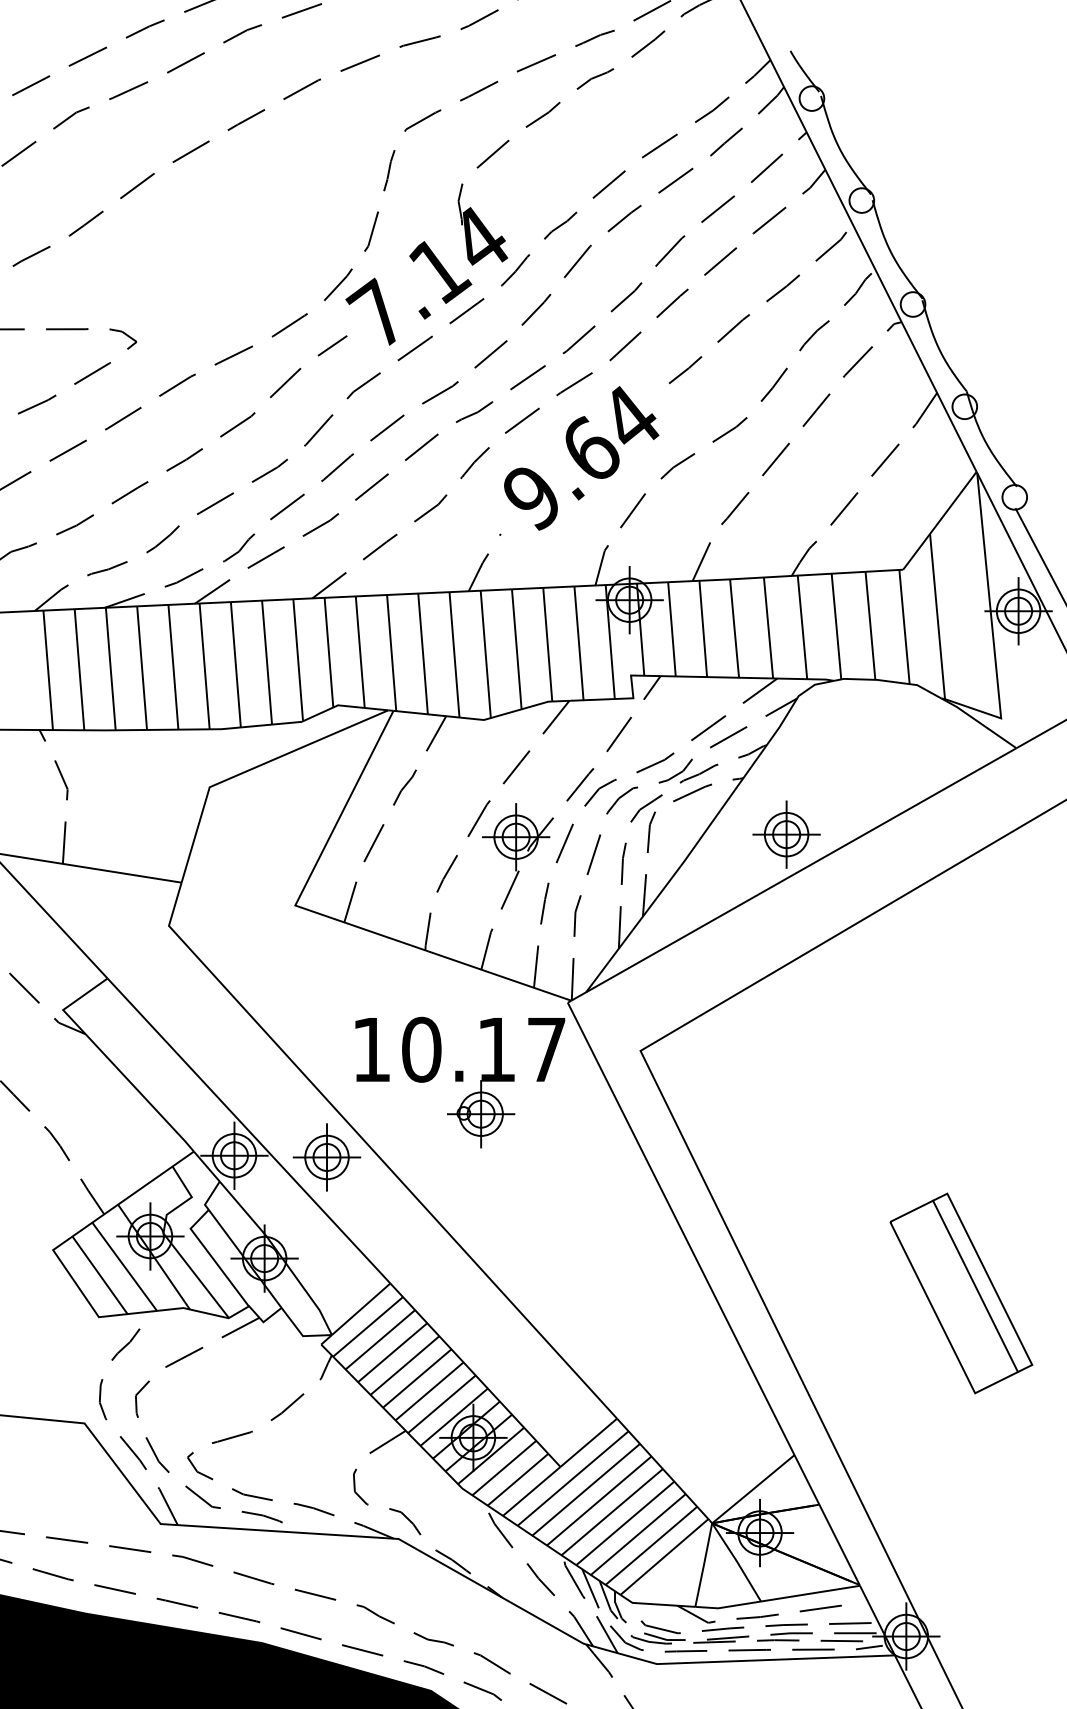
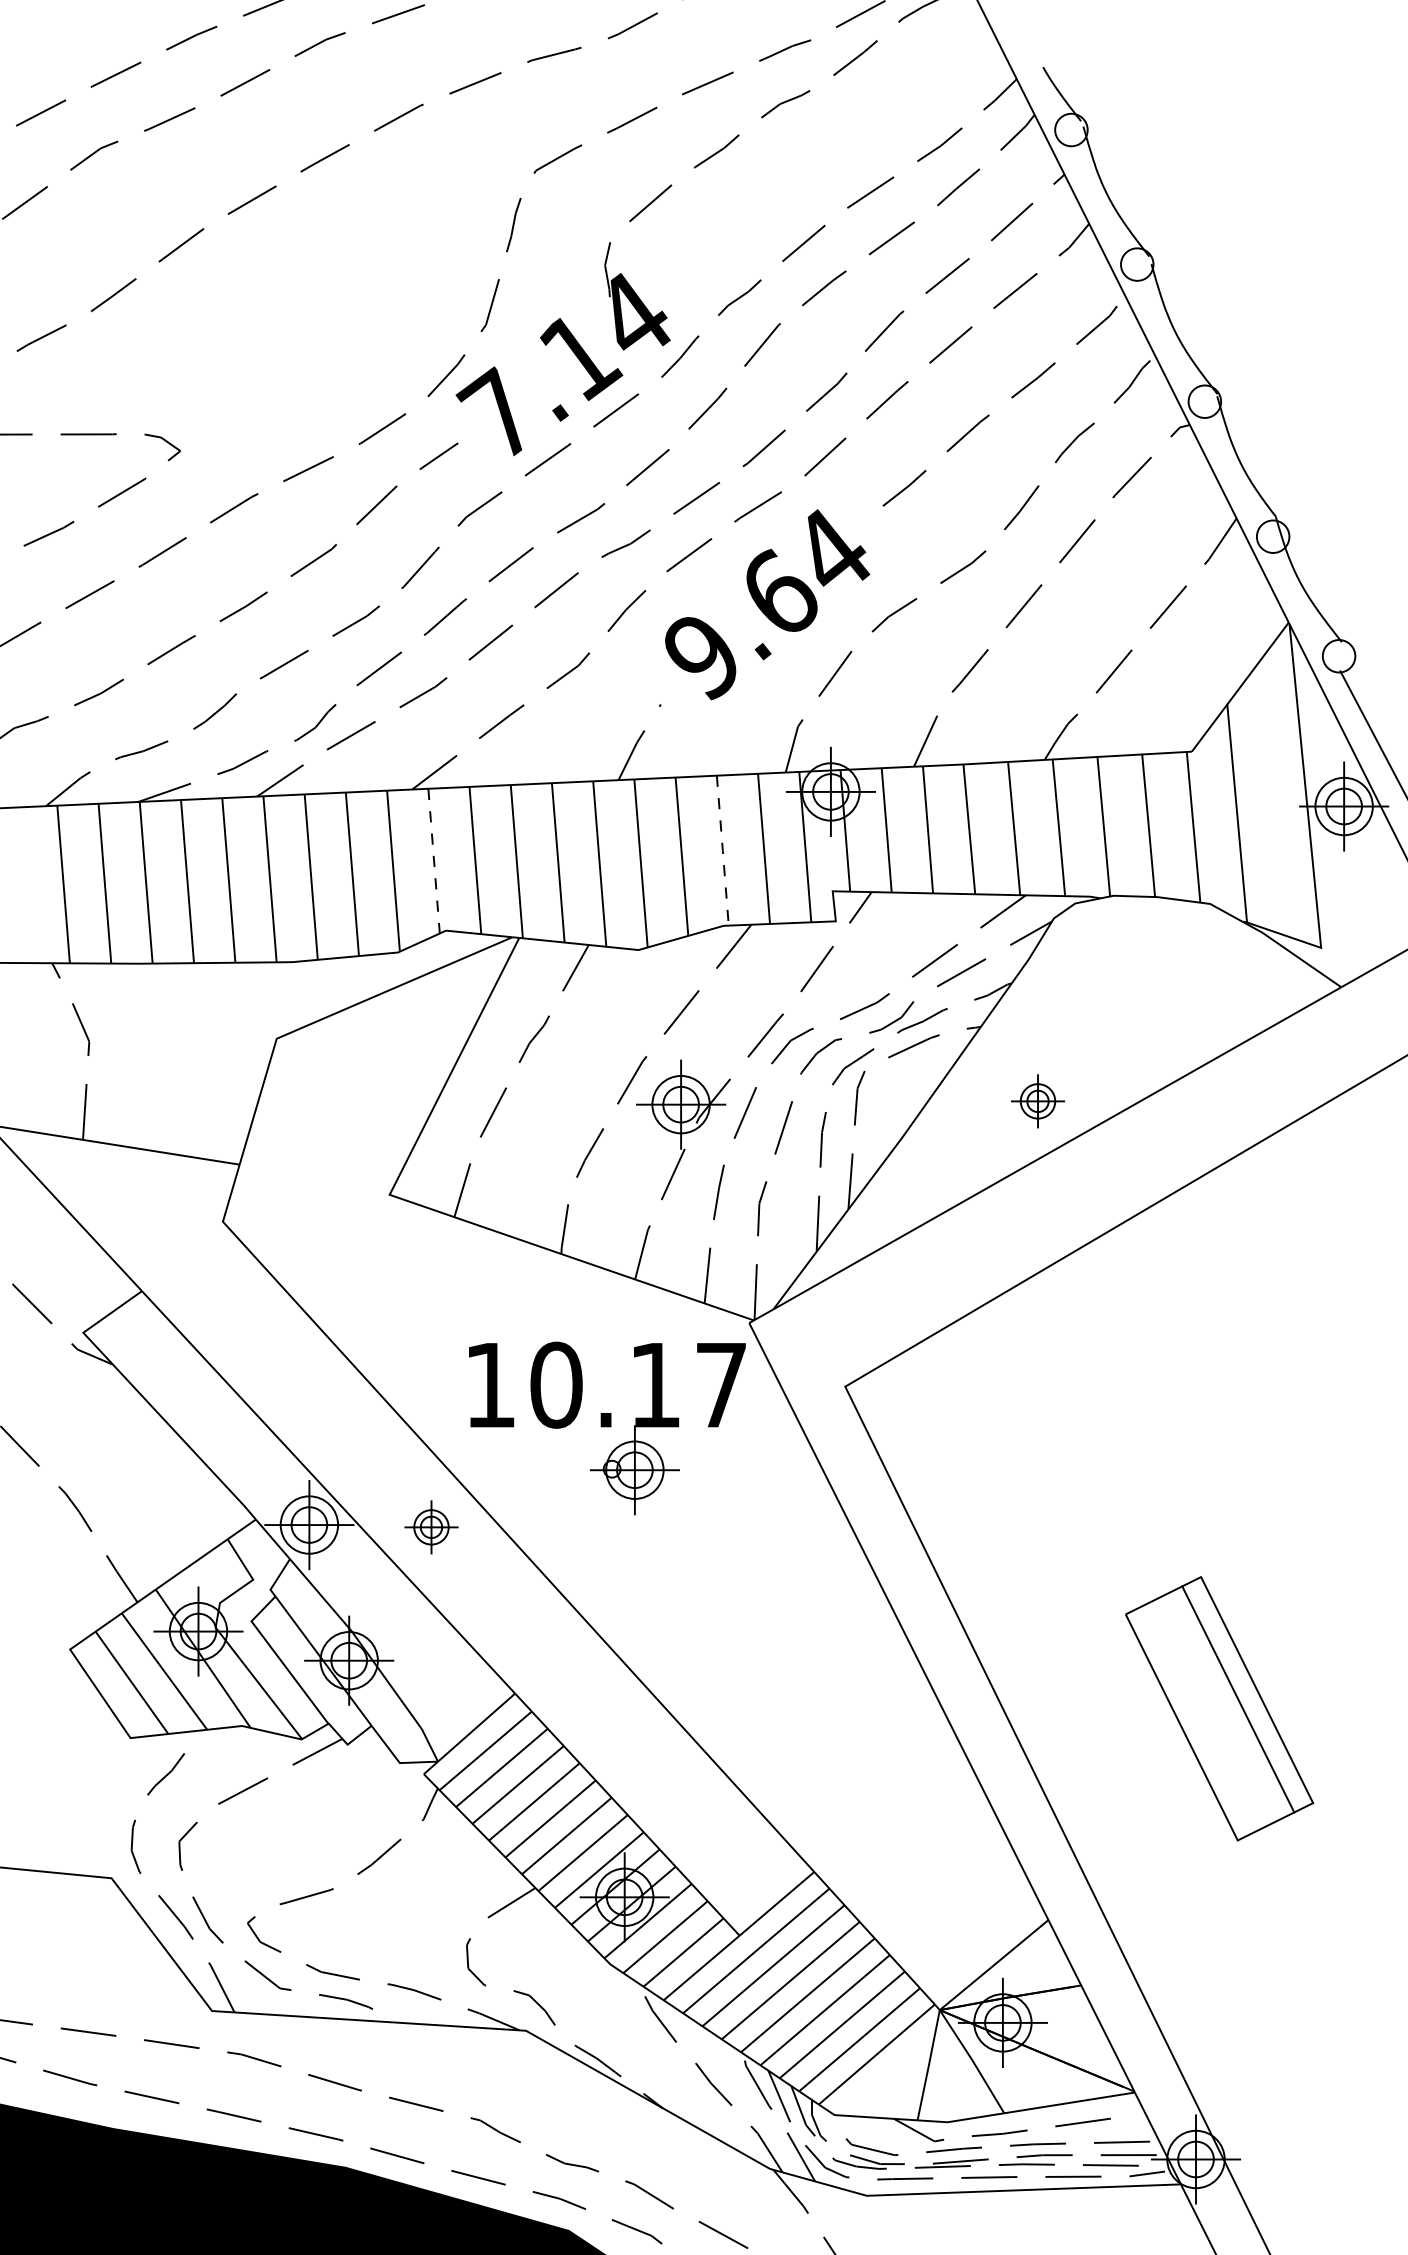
line: (547, 644) -> (722, 850), solid -> dashed
line: (329, 652) -> (434, 861), solid -> dashed
part: (786, 834) -> (1037, 1101), size x0.6
part: (326, 1157) -> (431, 1527), size x0.6
part: (961, 1293) -> (1219, 1708), moved

